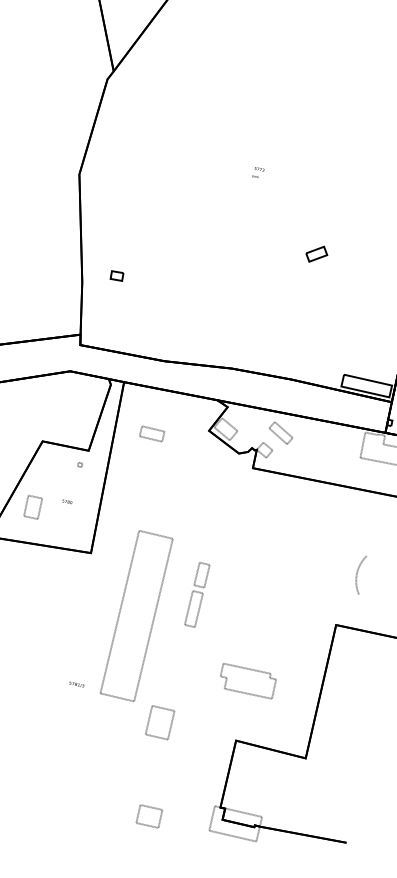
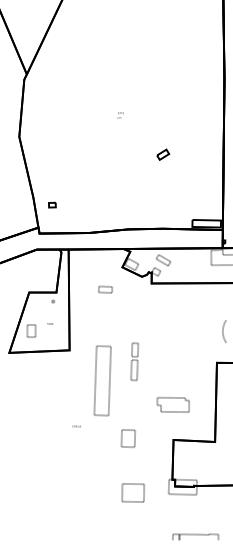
part: (117, 274) -> (52, 204), moved
part: (152, 433) -> (105, 289), moved
part: (136, 615) -> (102, 380), size x0.71
part: (148, 815) -> (132, 492), size x1.67

